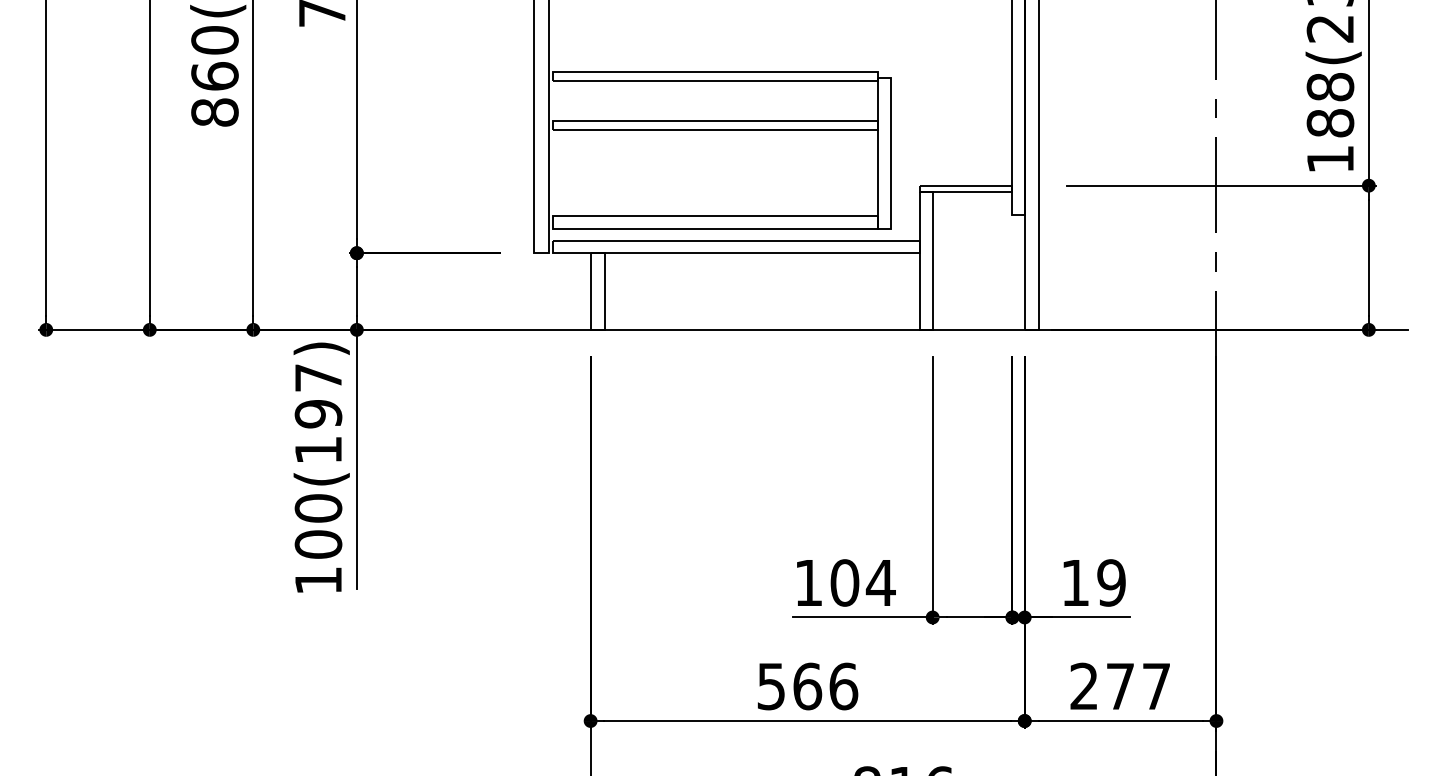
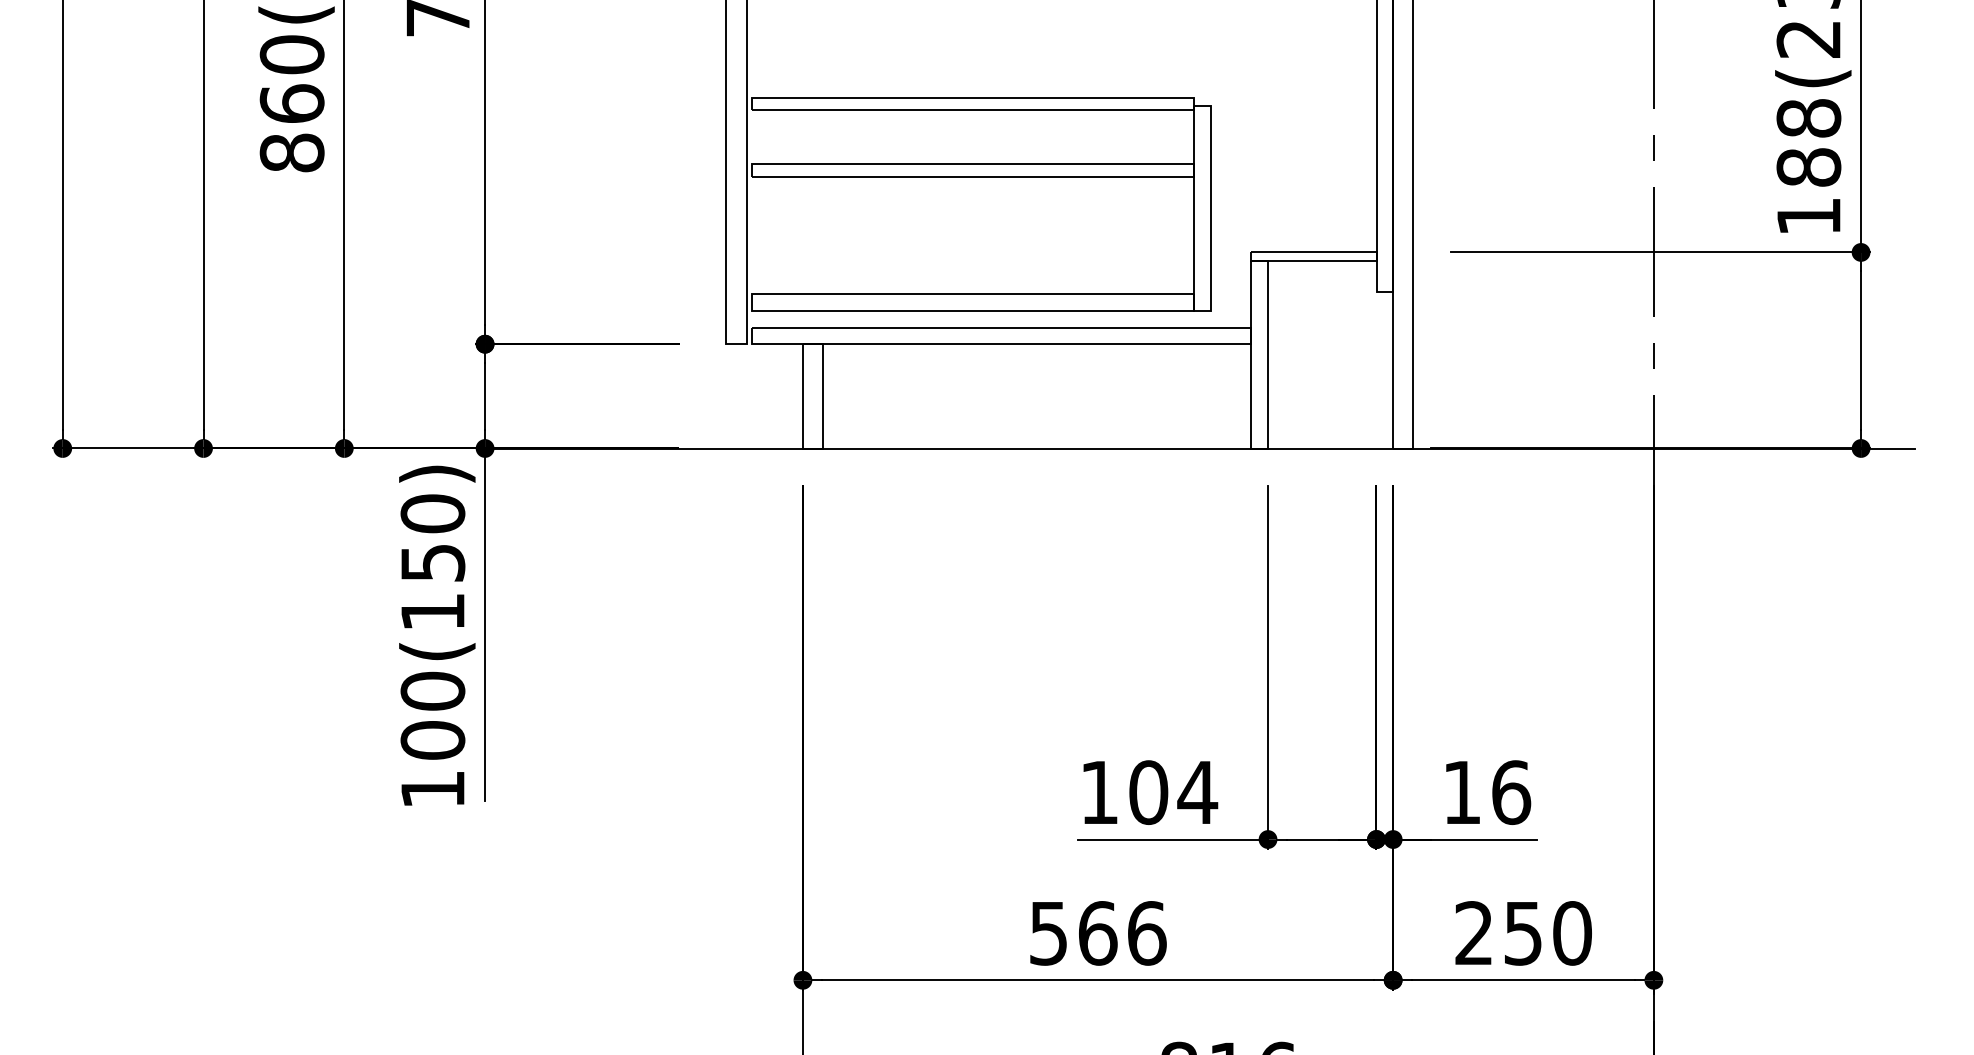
text: (318, 395) -> (432, 537), 100(197) -> 100(150)
text: (1111, 582) -> (1511, 791), 19 -> 16
text: (1138, 686) -> (1547, 933), 277 -> 250

